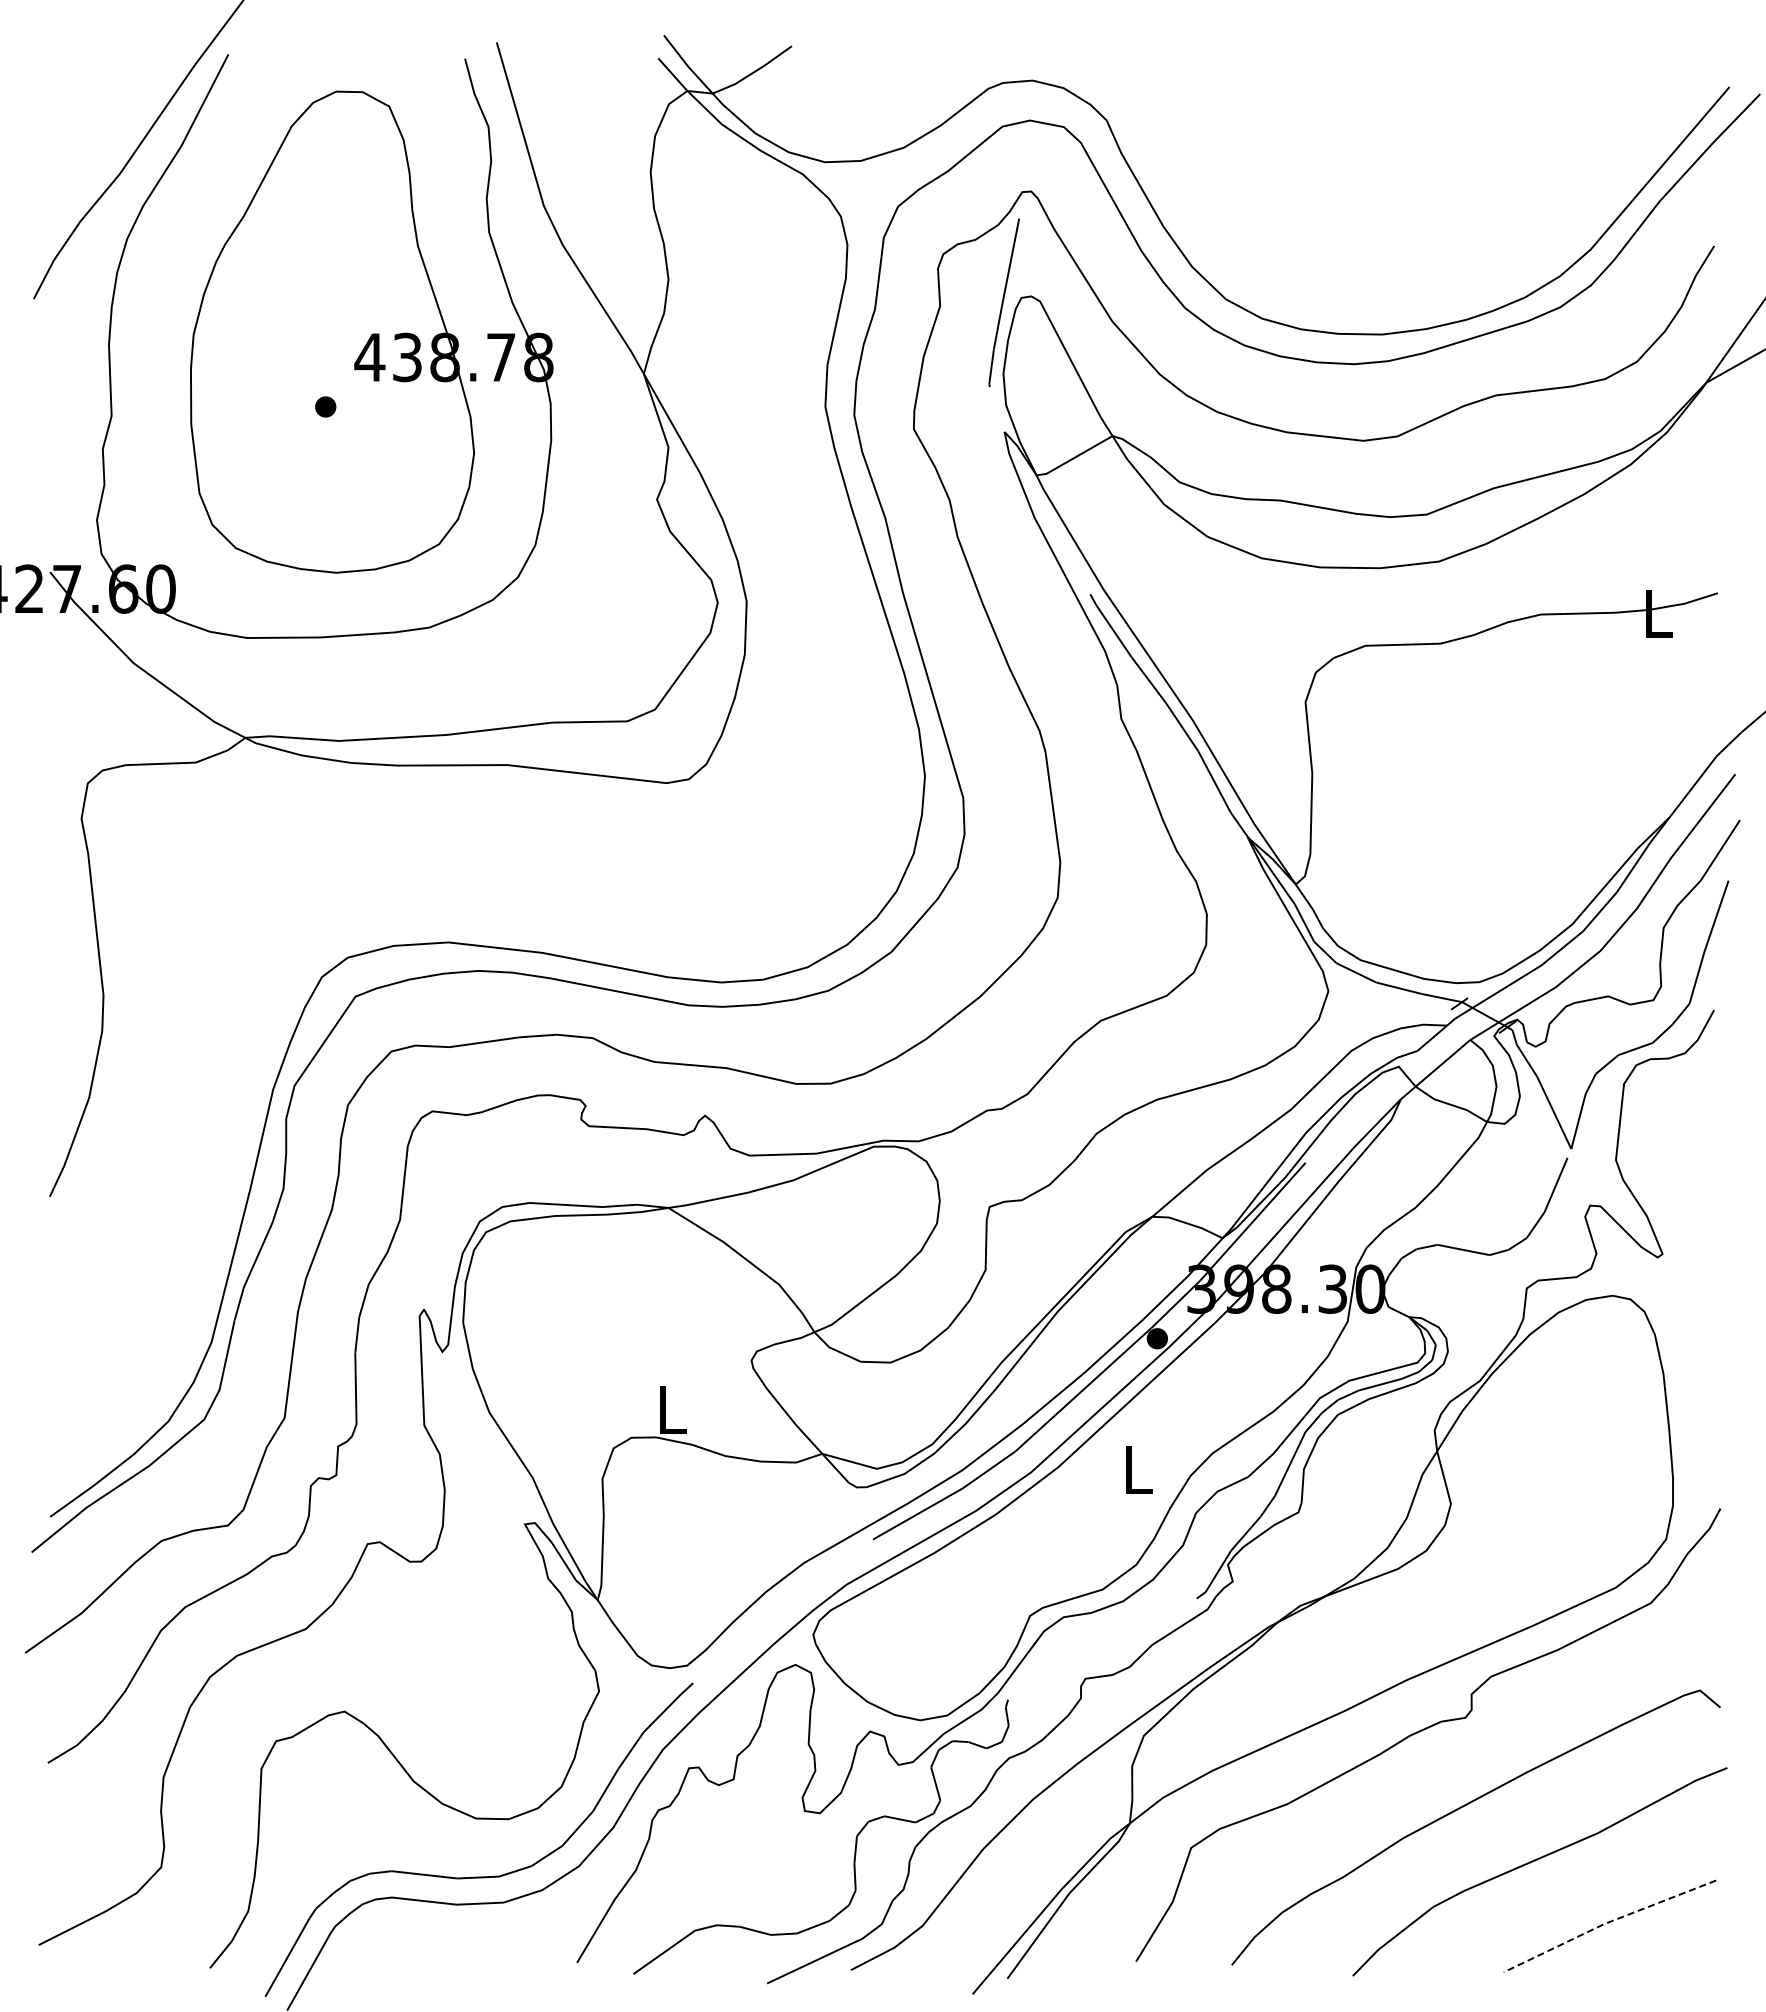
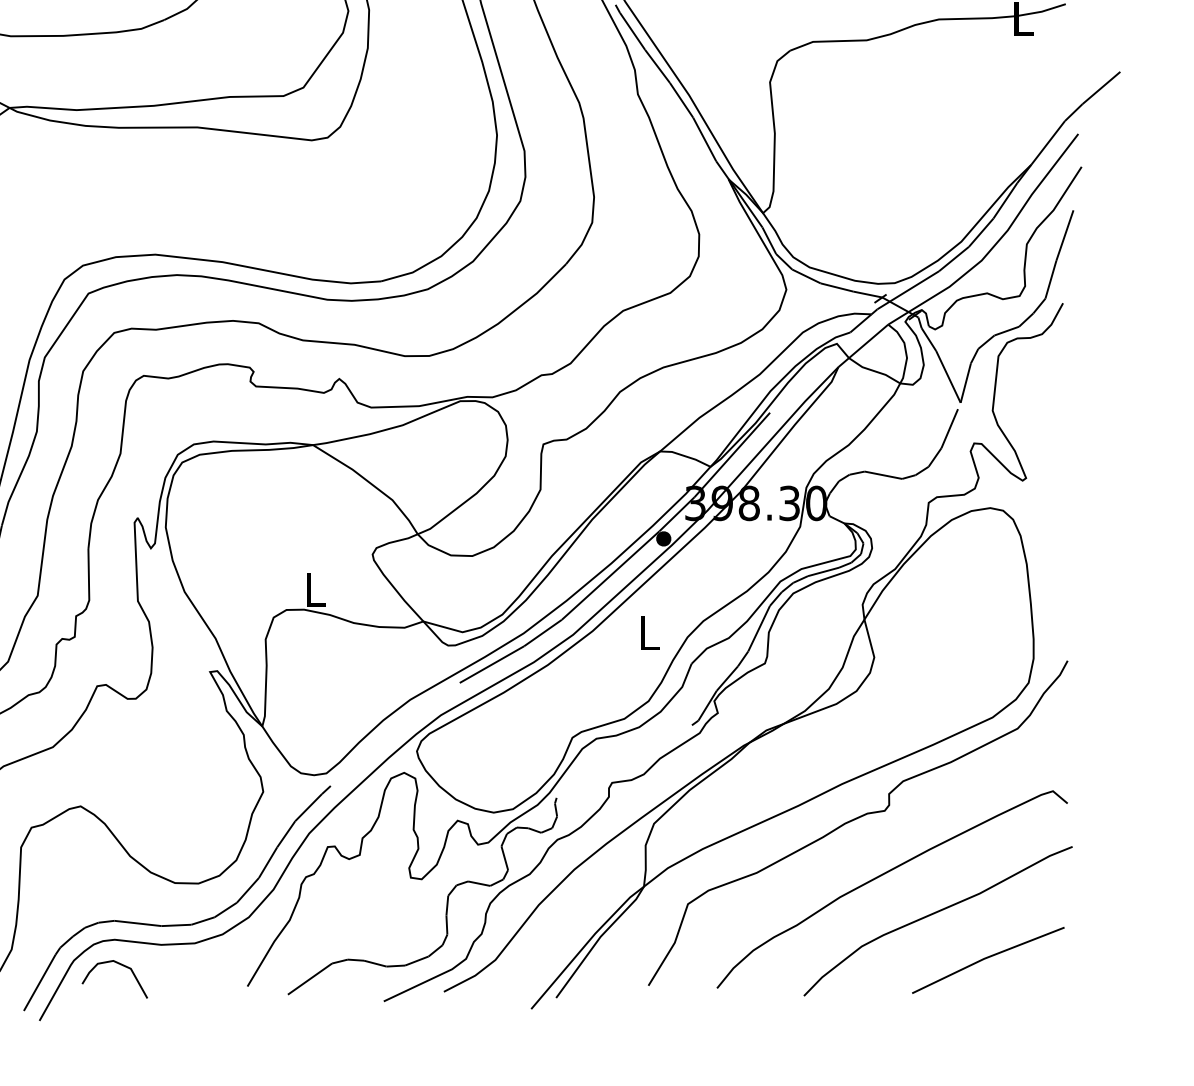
line: (1608, 1922) -> (987, 957), dashed -> solid
curve: (401, 1933) -> (121, 965), added

